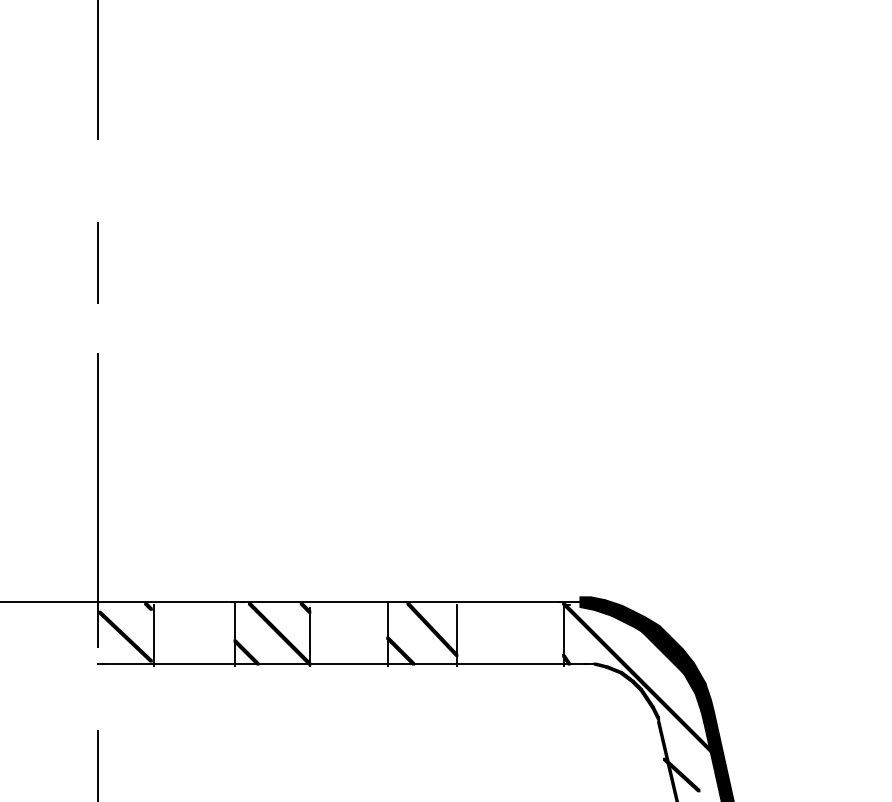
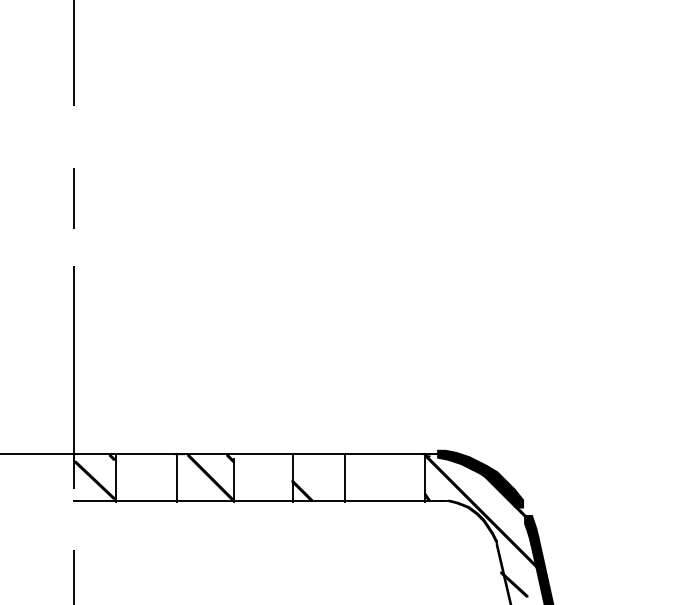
fill: (431, 629) -> (325, 474), removed
fill: (245, 651) -> (185, 491), removed
fill: (693, 678) -> (523, 511), removed

